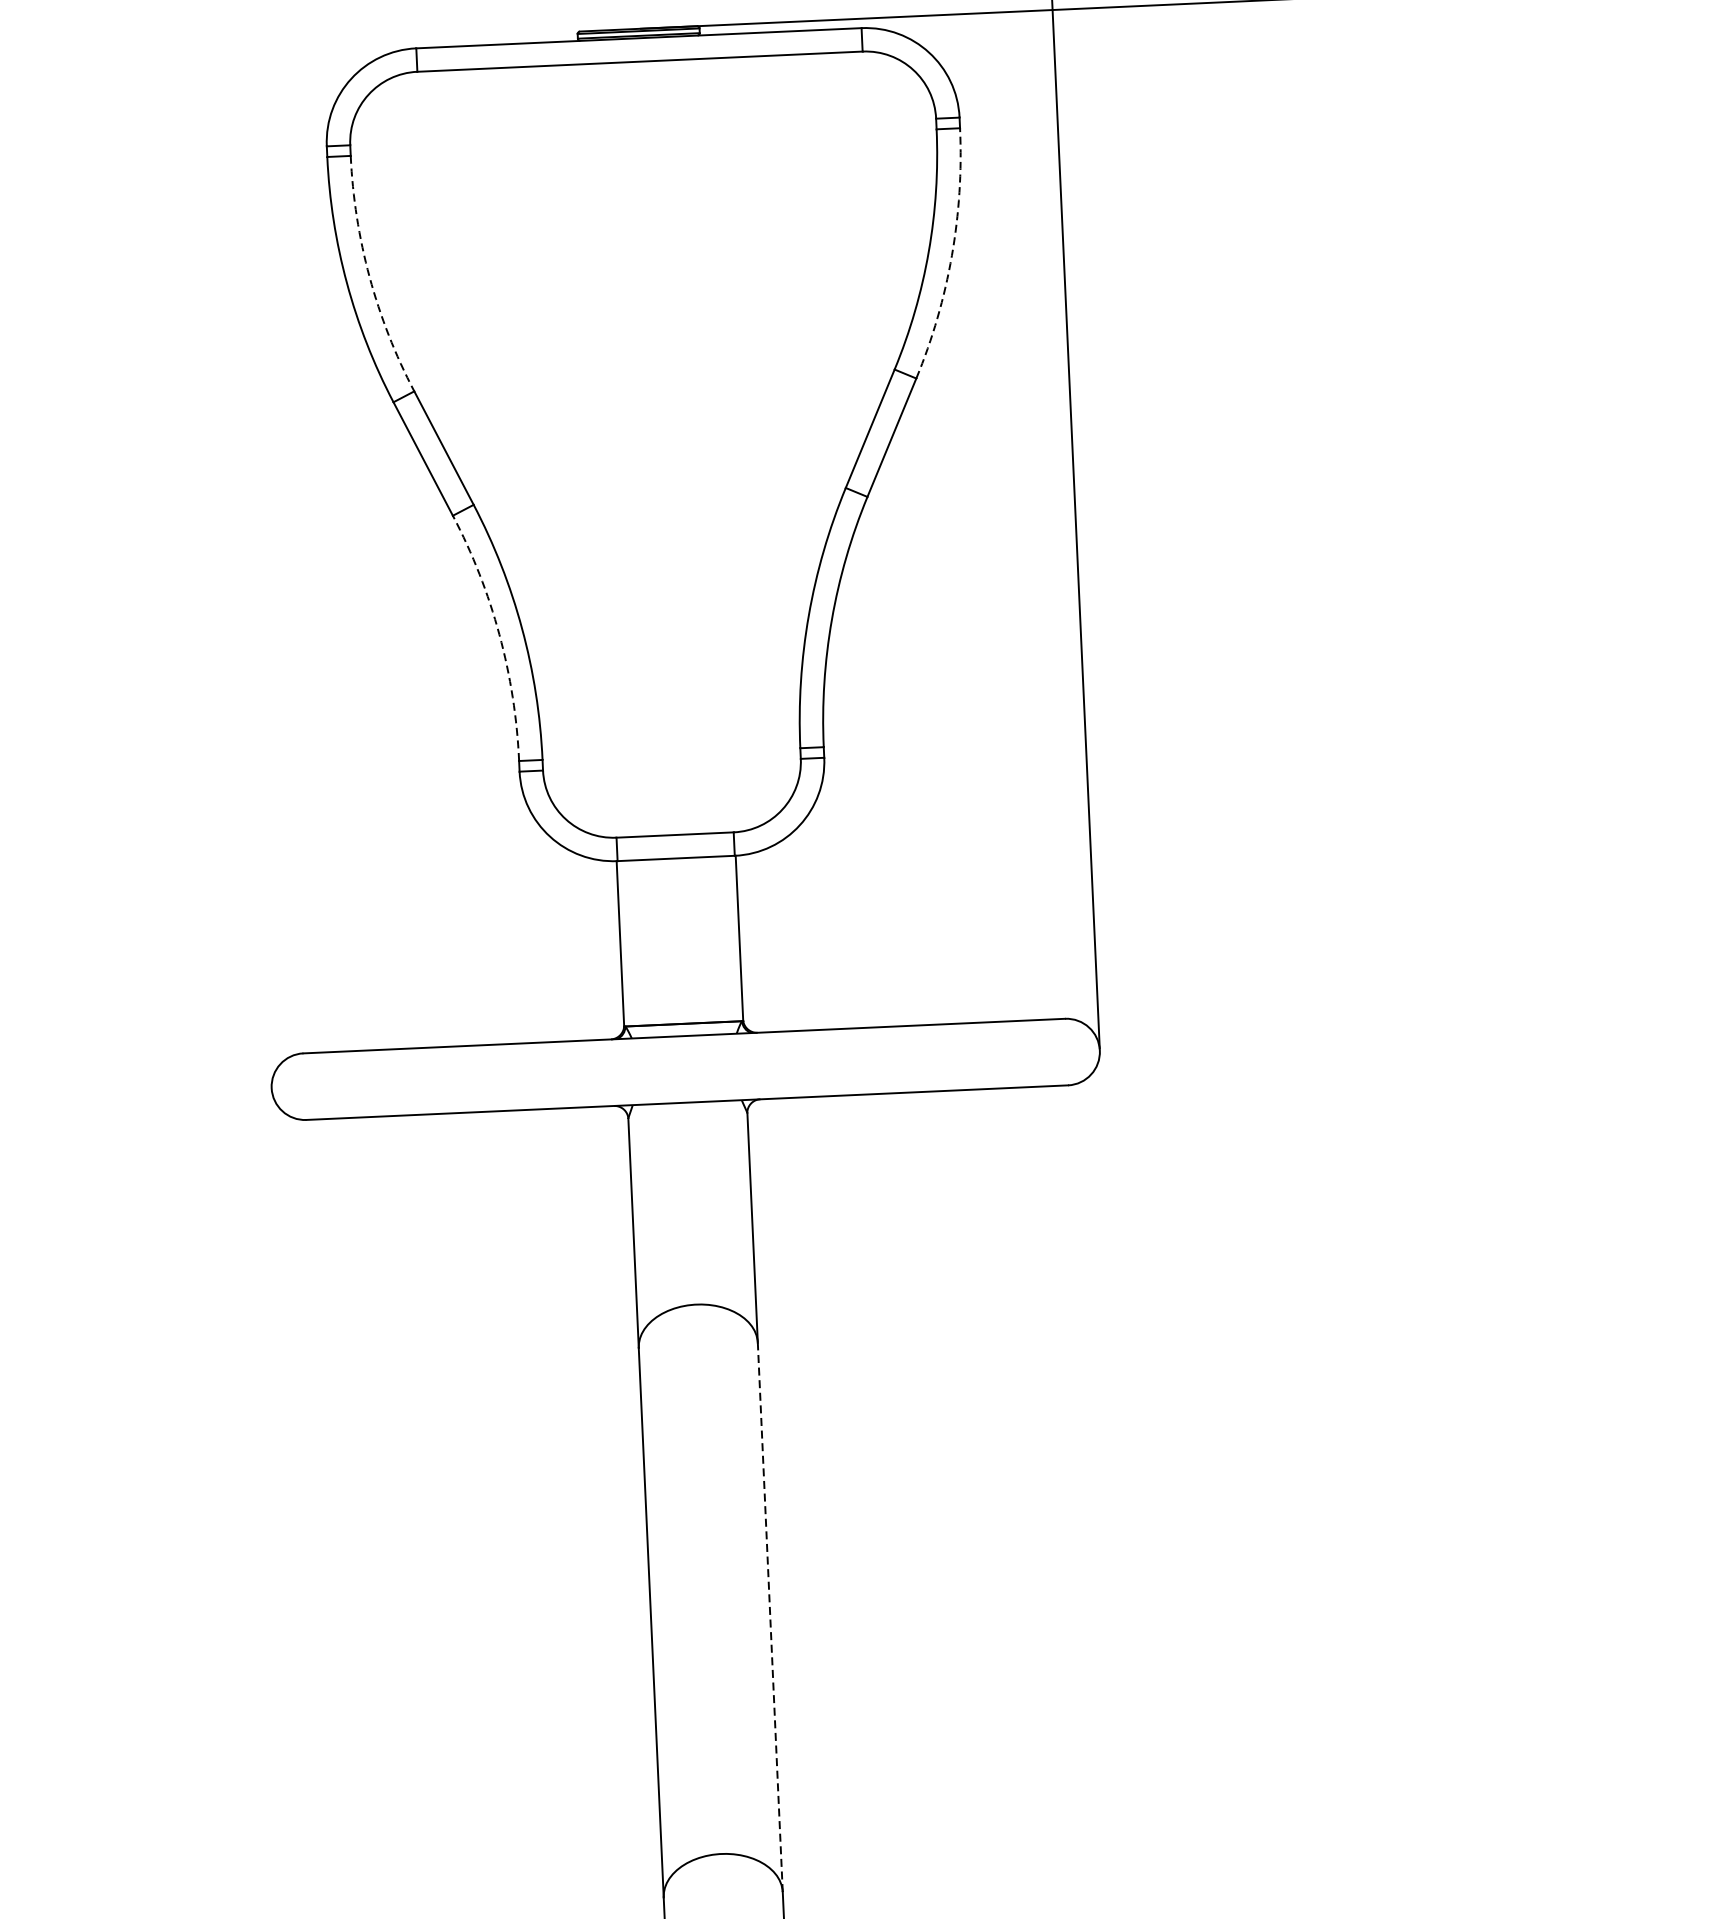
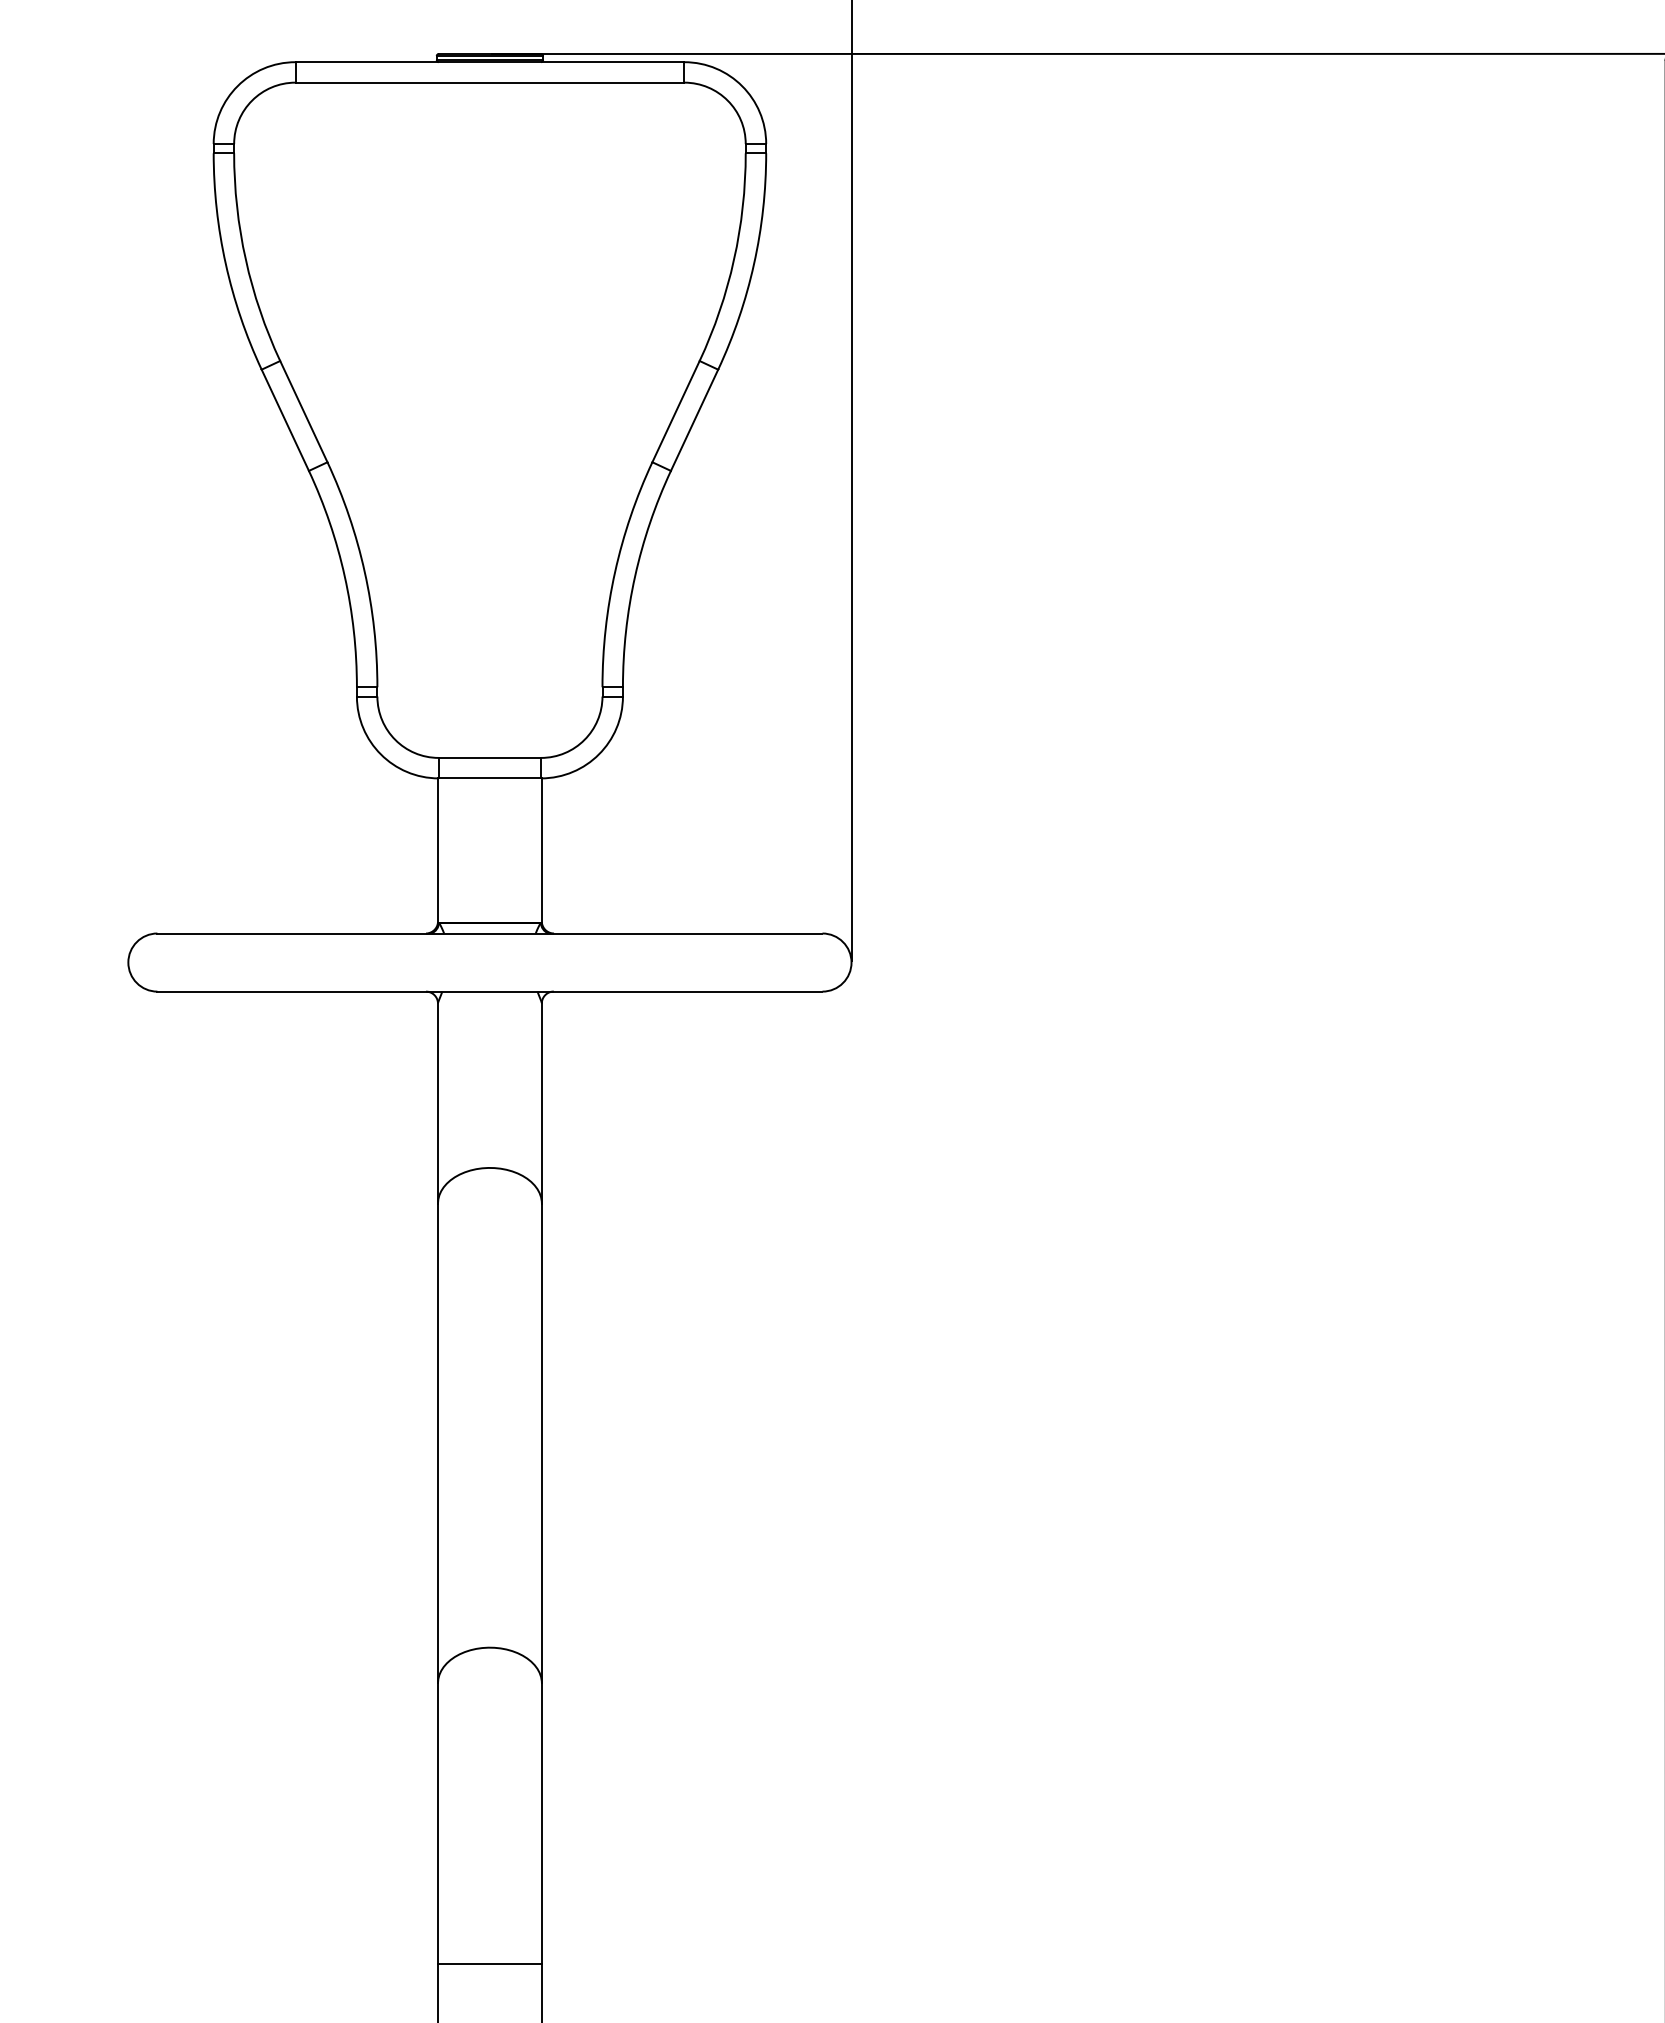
arc: (952, 256) -> (754, 264), dashed -> solid
arc: (369, 276) -> (245, 259), dashed -> solid
arc: (499, 634) -> (344, 576), dashed -> solid
line: (769, 1617) -> (541, 1443), dashed -> solid

